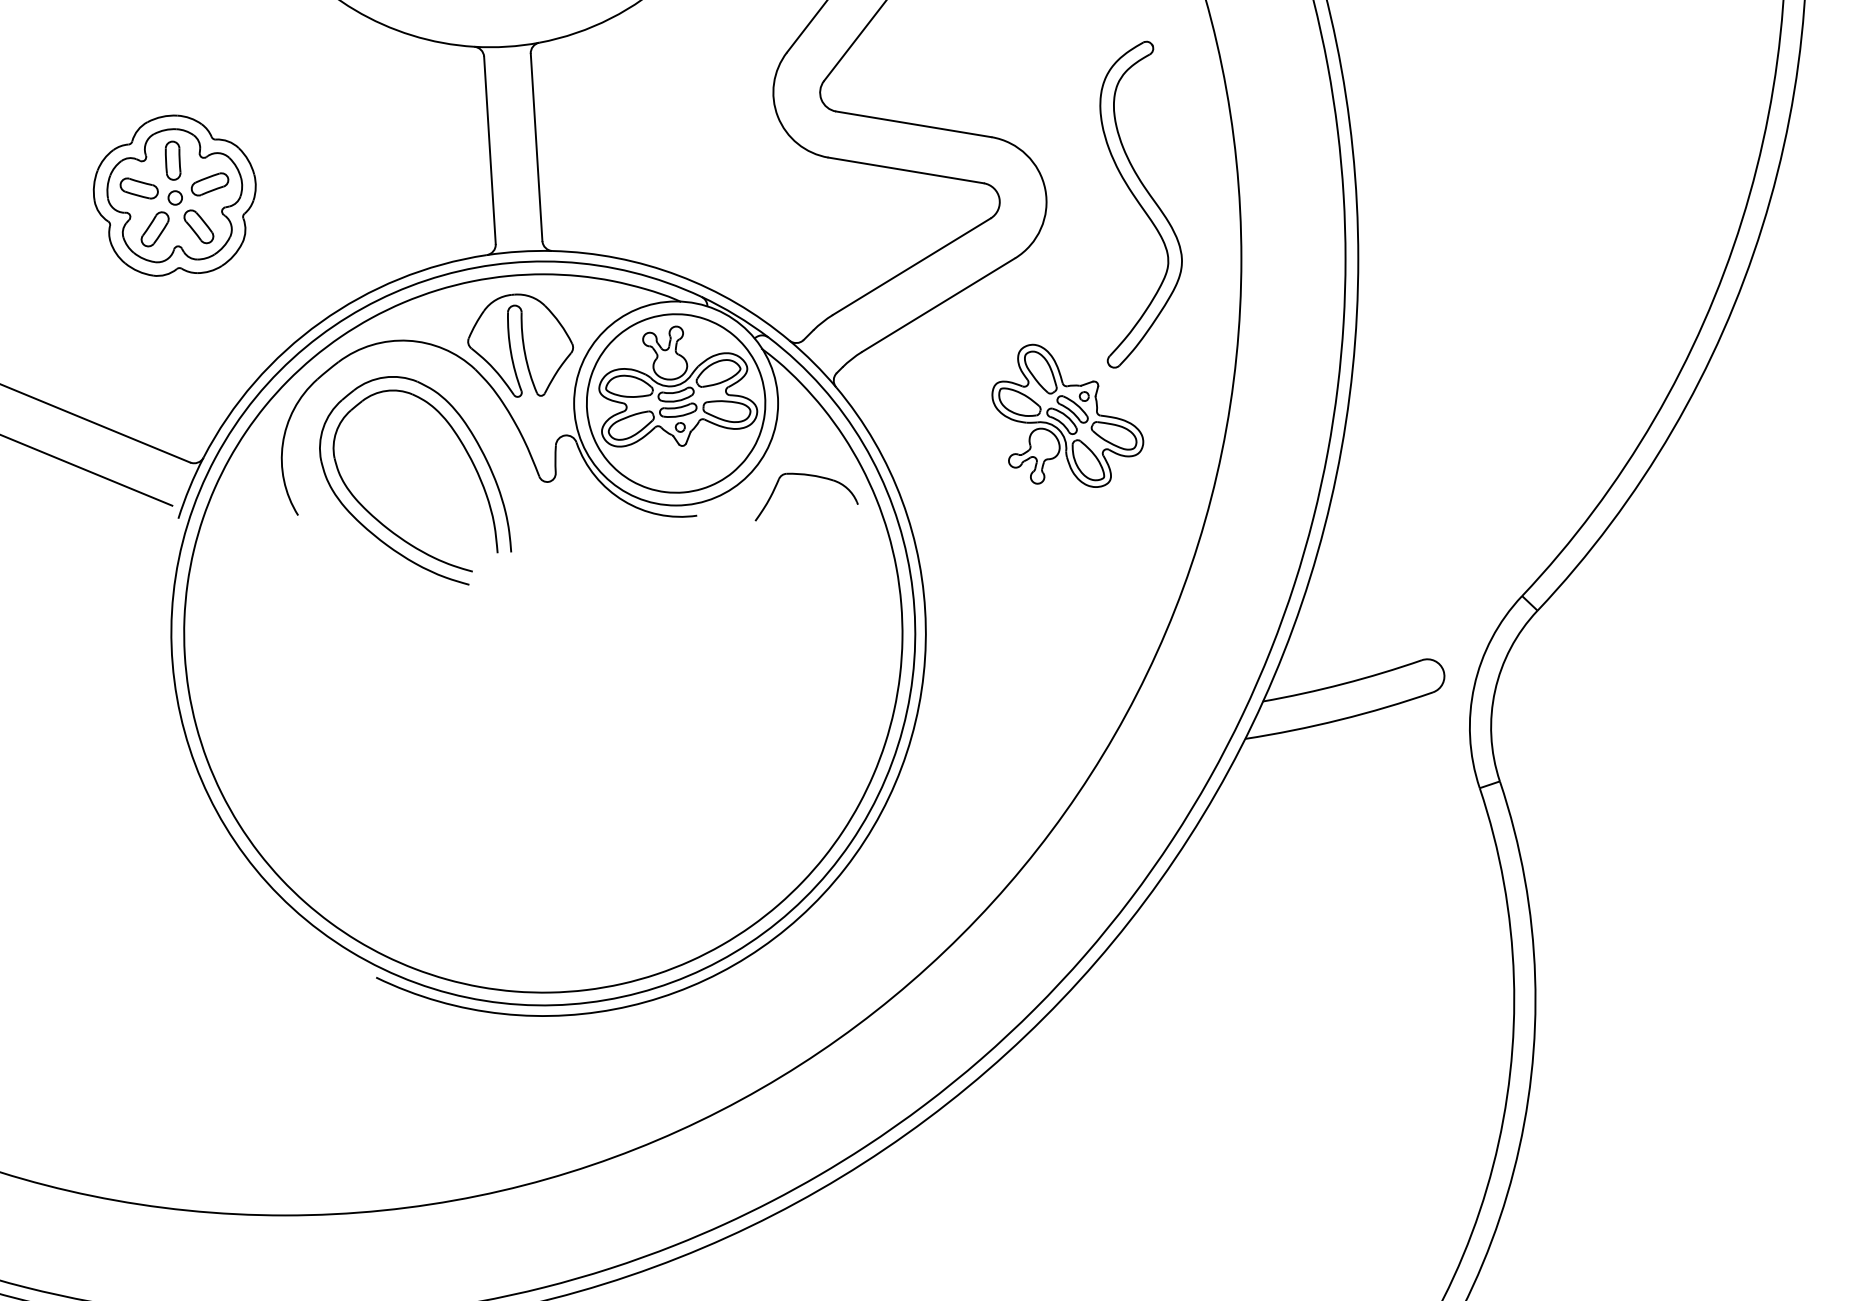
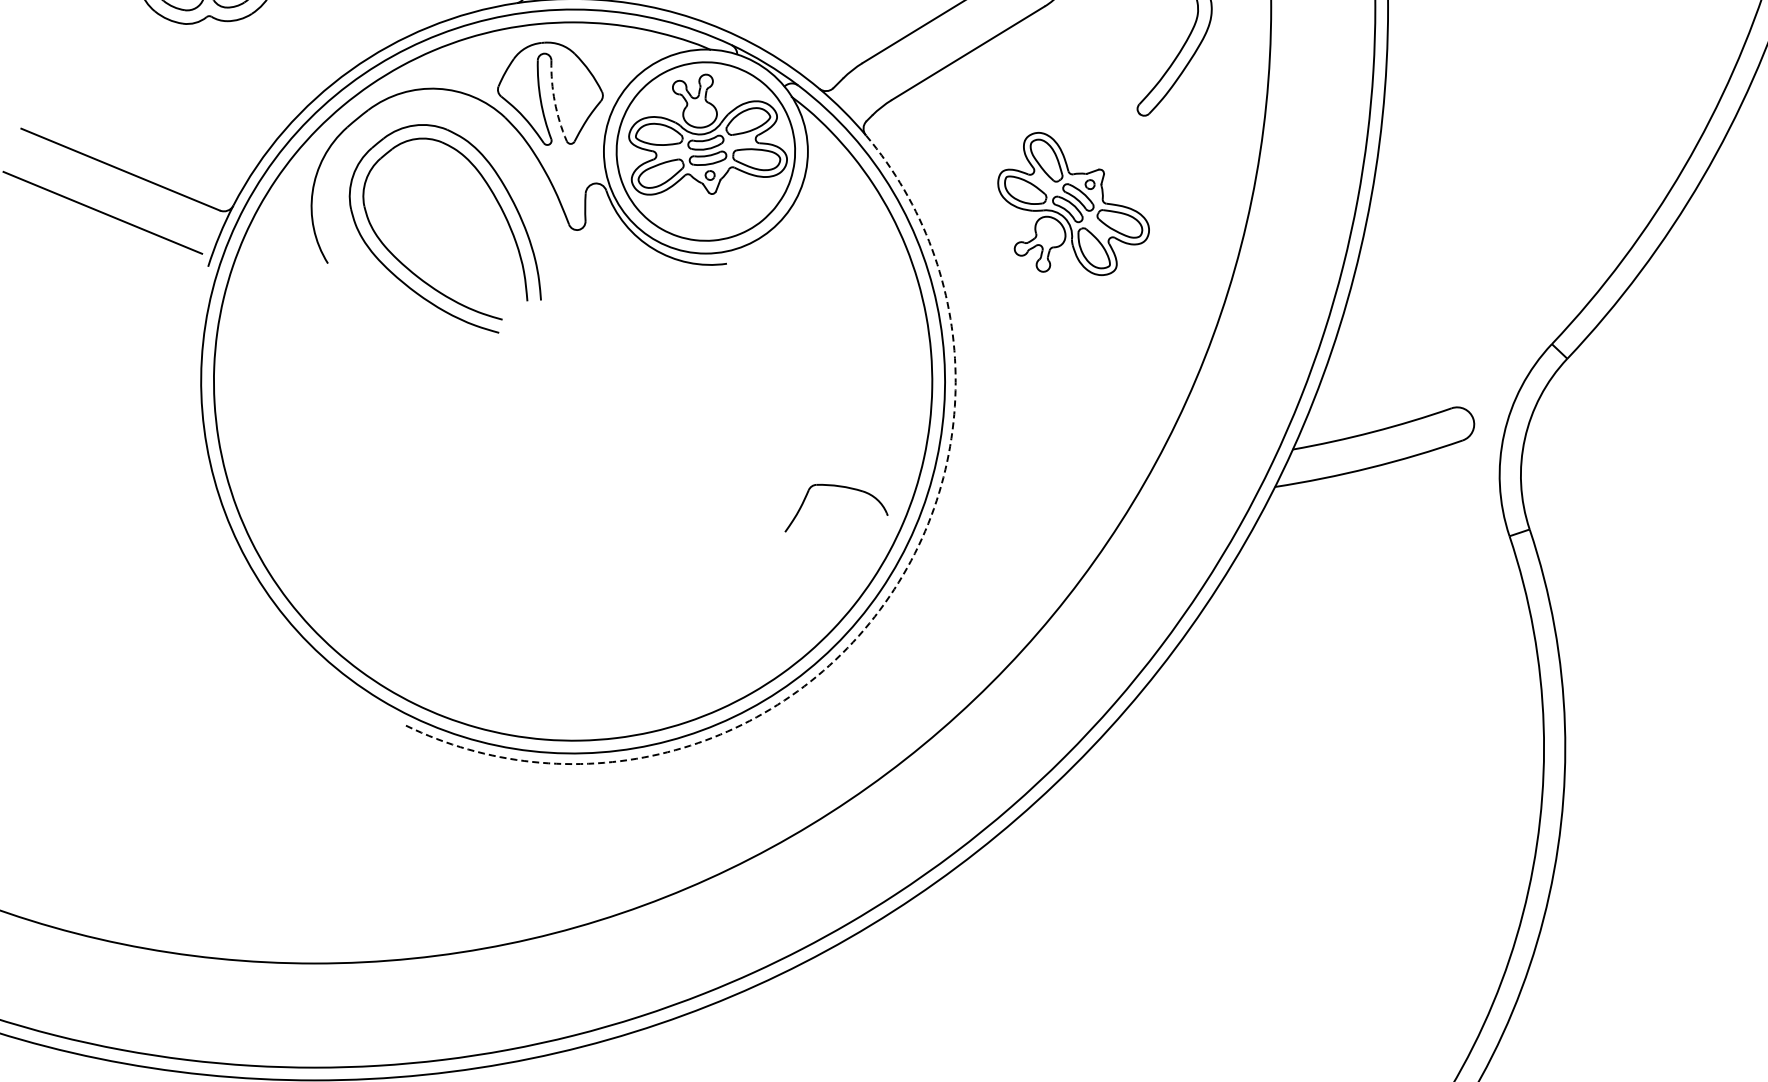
arc: (525, 353) -> (555, 101), solid -> dashed
part: (1067, 415) -> (1073, 203), moved
part: (809, 476) -> (839, 487), moved
arc: (845, 868) -> (875, 616), solid -> dashed

